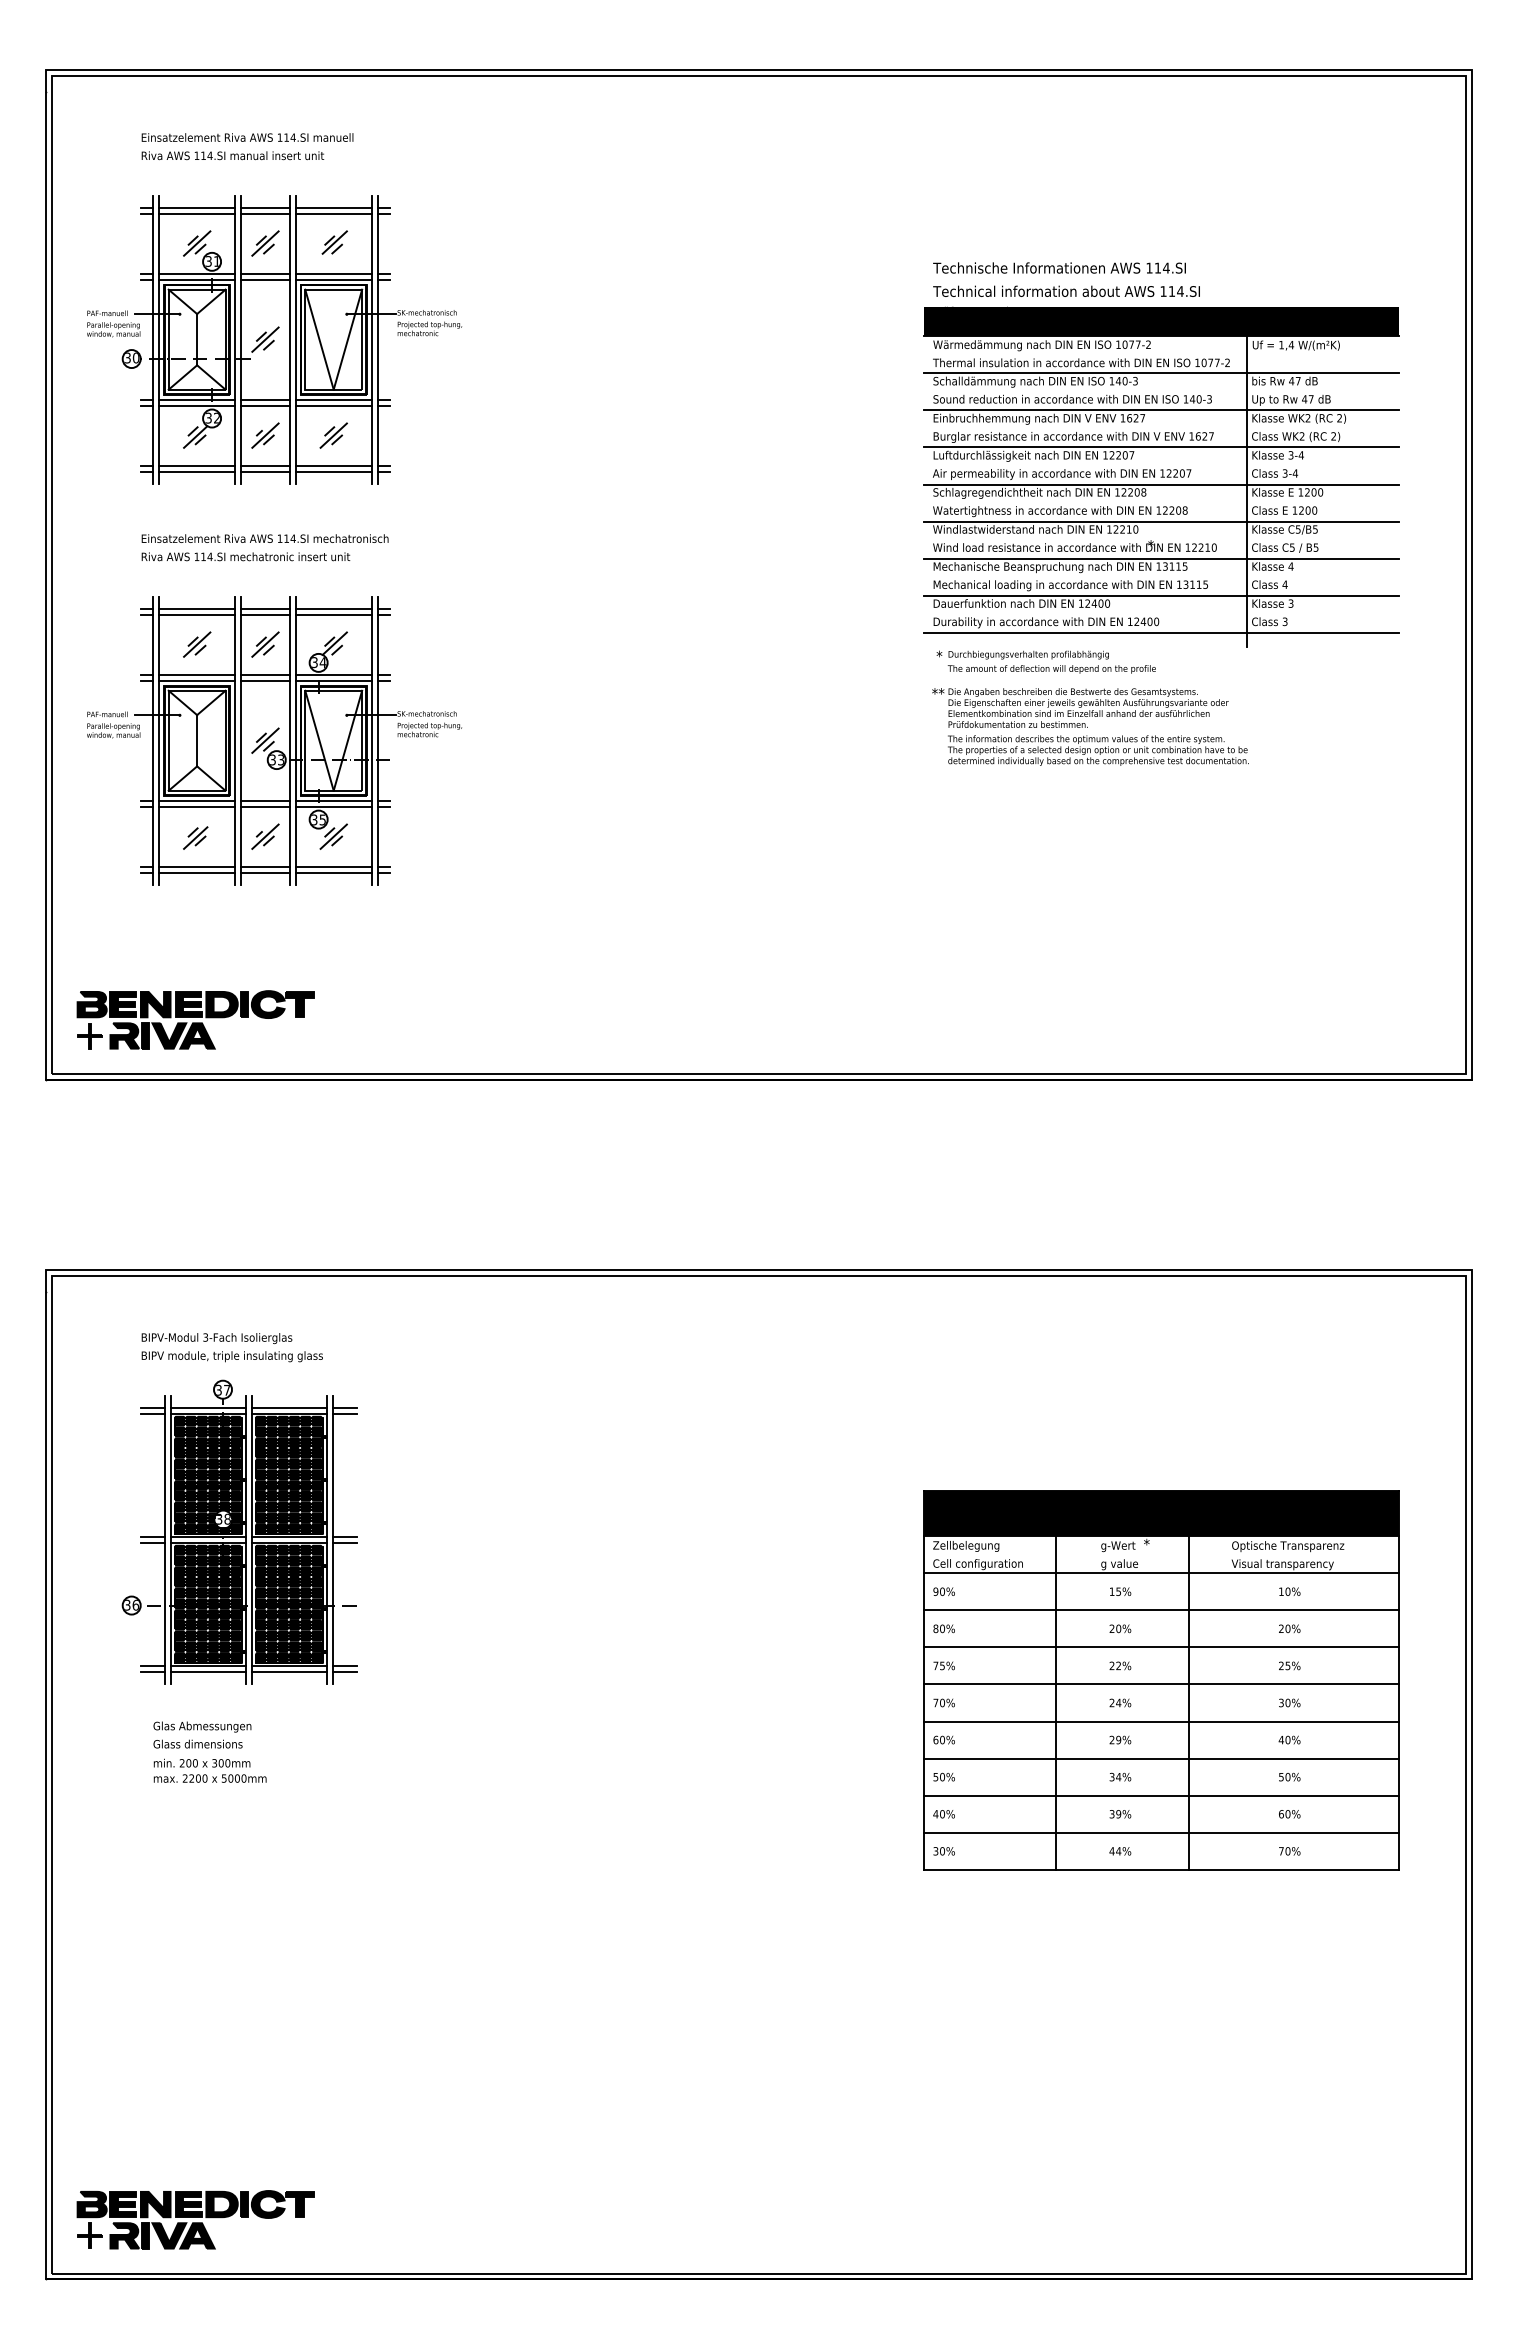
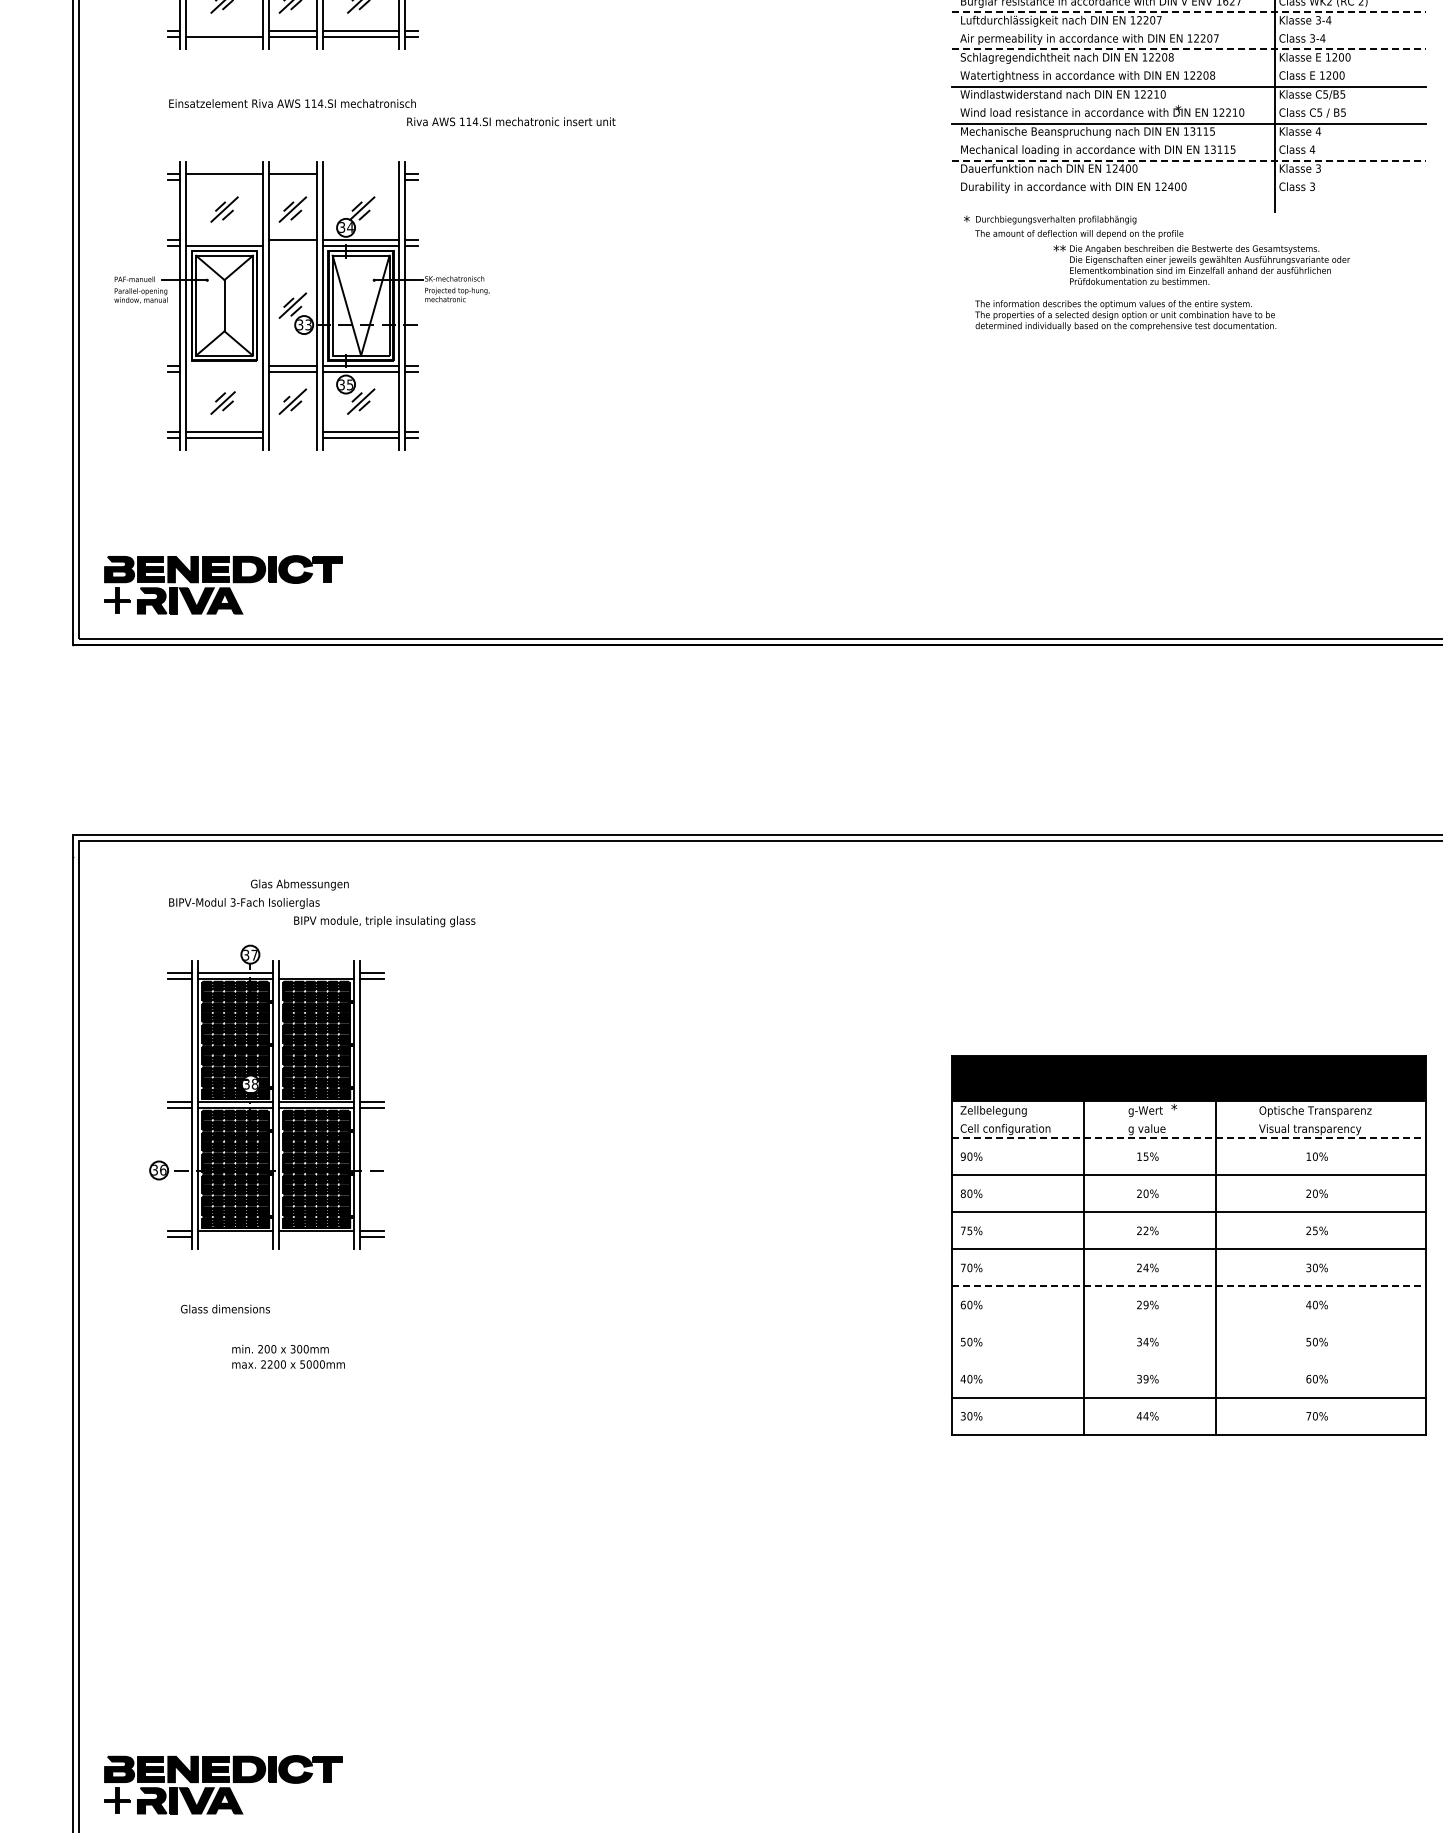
line: (1161, 447) -> (1188, 12), solid -> dashed
line: (196, 465) -> (223, 30), removed
line: (1161, 484) -> (1188, 49), solid -> dashed
text: (245, 556) -> (510, 121), moved
line: (1161, 595) -> (1188, 160), solid -> dashed
line: (333, 608) -> (360, 173), removed
line: (196, 614) -> (223, 179), removed
line: (265, 614) -> (292, 179), removed
line: (333, 614) -> (360, 179), removed
line: (1161, 632) -> (1188, 197), removed
line: (196, 674) -> (223, 239), removed
line: (265, 680) -> (292, 245), removed
text: (1080, 707) -> (1201, 264), moved
line: (196, 800) -> (223, 365), removed
line: (196, 806) -> (223, 371), removed
line: (265, 866) -> (292, 431), removed
line: (265, 872) -> (292, 437), removed
text: (231, 1356) -> (383, 921), moved
line: (288, 1407) -> (315, 972), removed
line: (1161, 1573) -> (1188, 1138), solid -> dashed
line: (207, 1671) -> (234, 1236), removed
line: (288, 1671) -> (315, 1236), removed
line: (1161, 1721) -> (1188, 1286), solid -> dashed
text: (202, 1726) -> (299, 884), moved
line: (1161, 1758) -> (1188, 1323), removed
text: (209, 1770) -> (287, 1356), moved
line: (1161, 1795) -> (1188, 1360), removed

